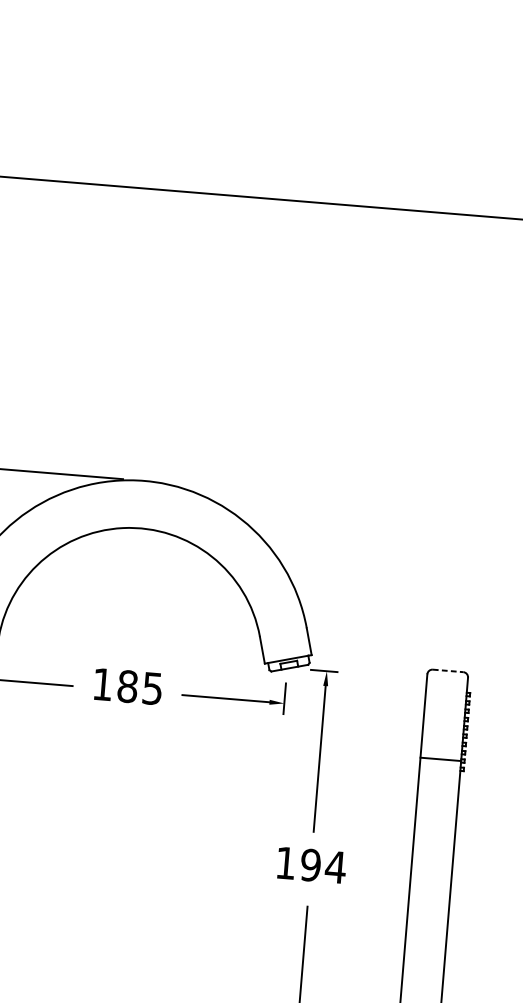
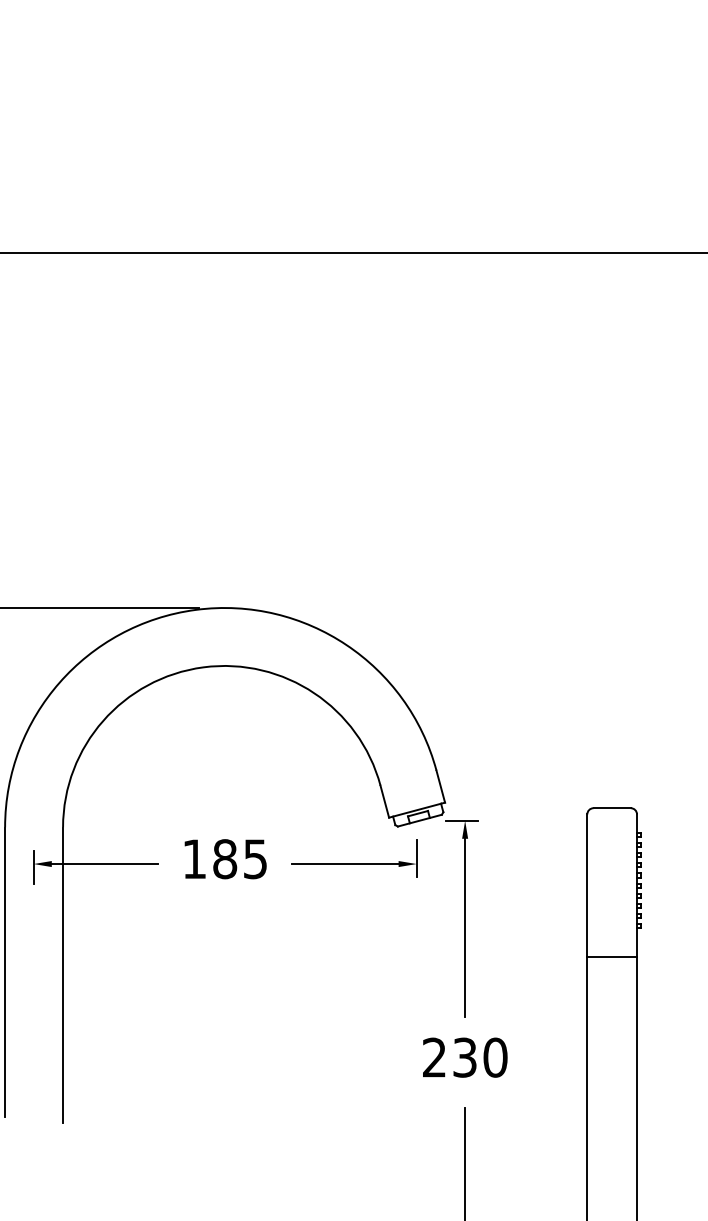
line: (448, 671) -> (612, 808), dashed -> solid
line: (441, 759) -> (612, 957), moved
text: (311, 865) -> (465, 1057), 194 -> 230

